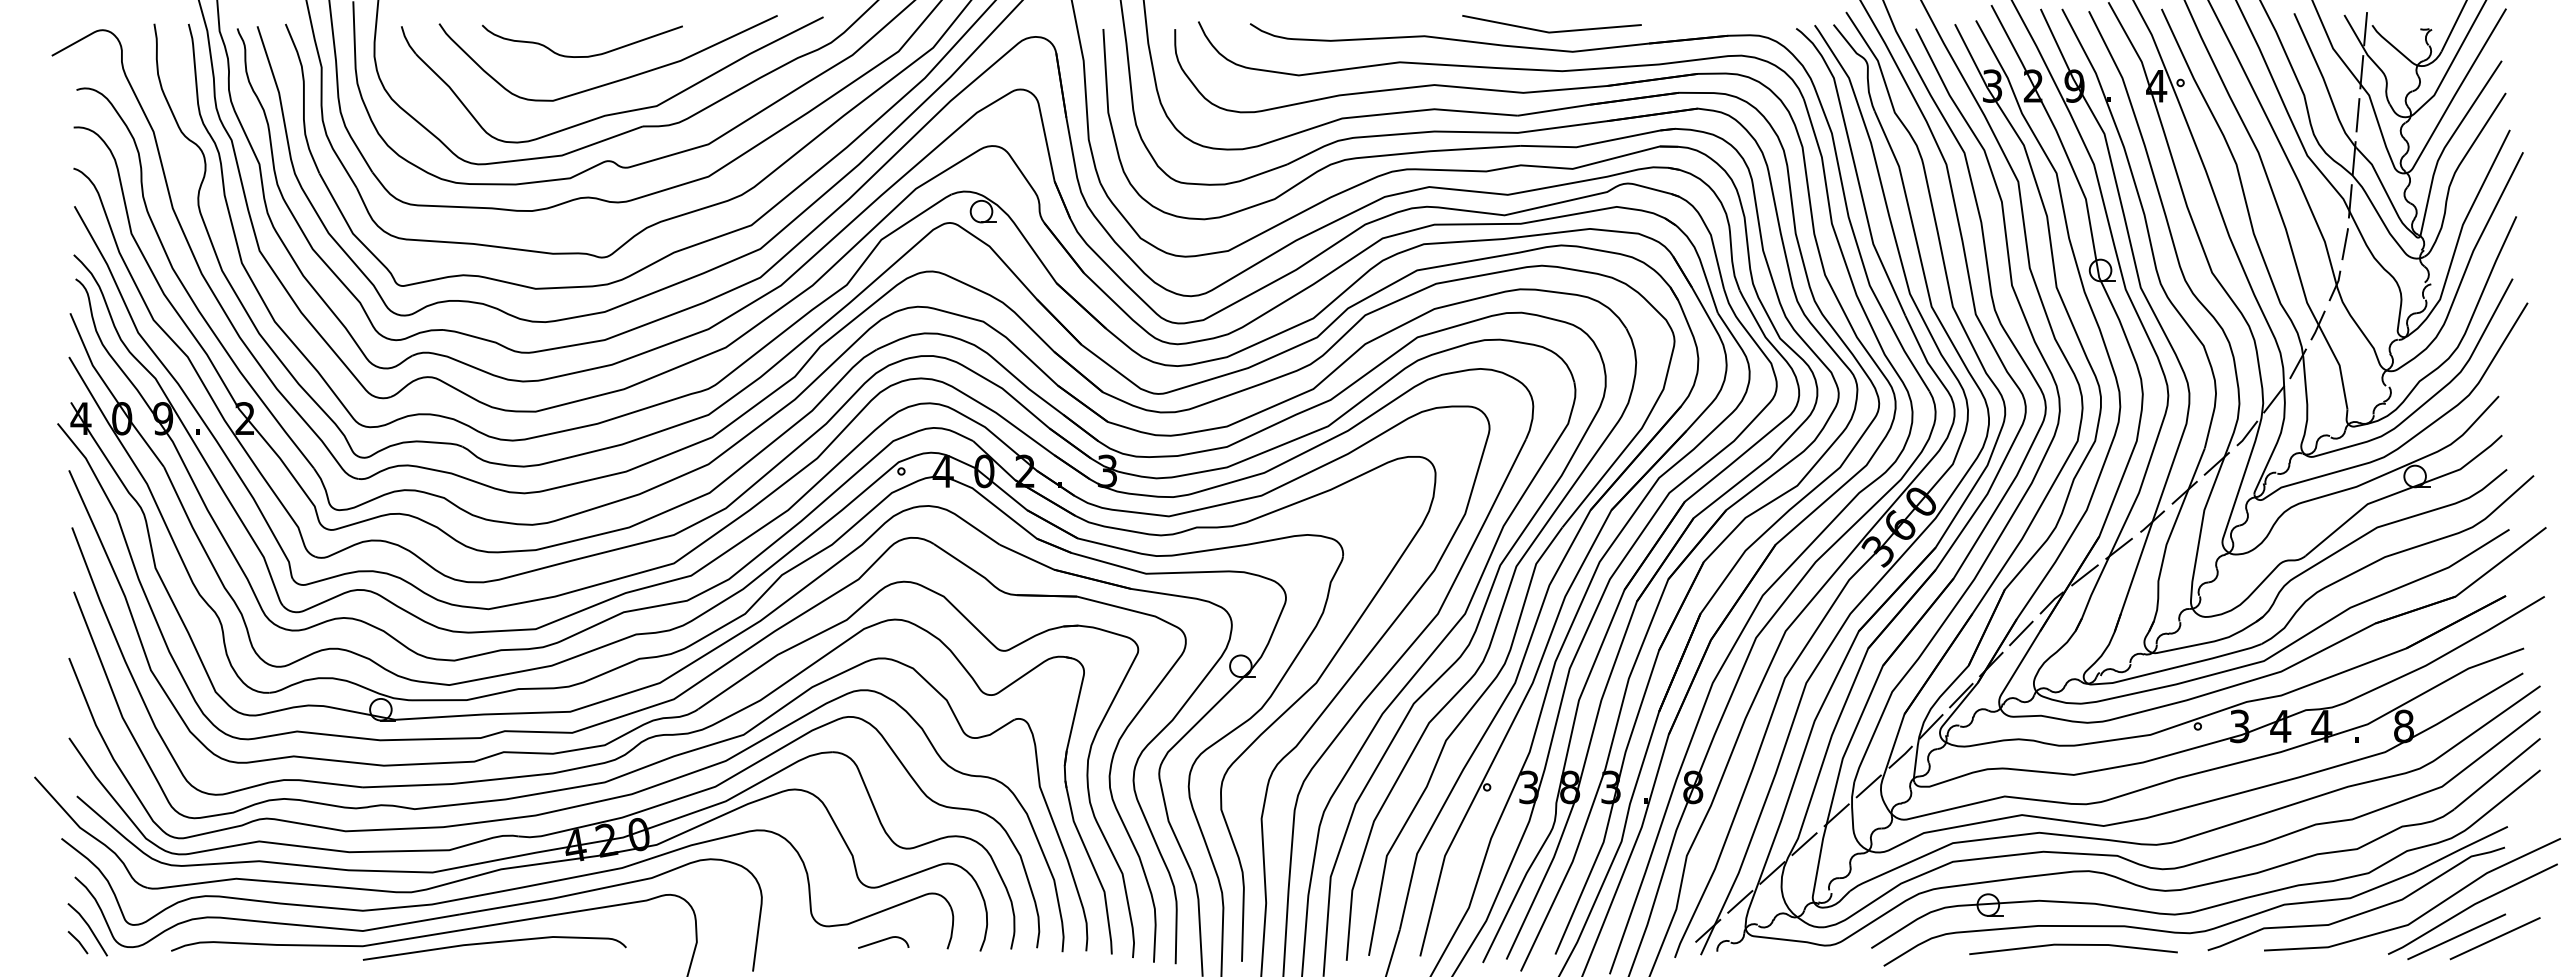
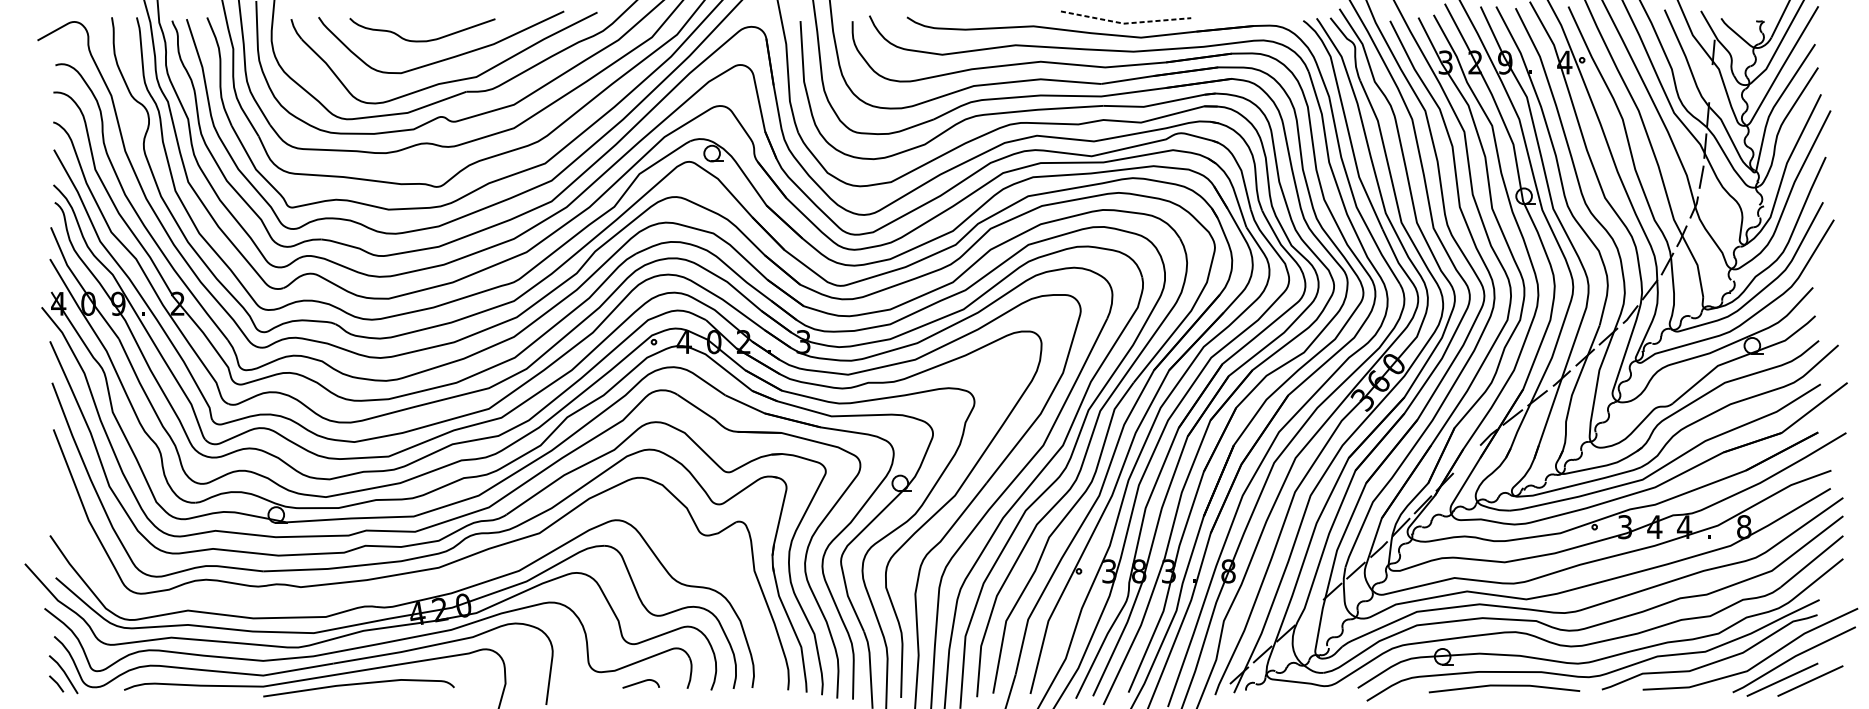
line: (2365, 29) -> (1716, 21), removed
line: (1551, 32) -> (1125, 23), solid -> dashed
line: (2357, 115) -> (1710, 83), removed
line: (2021, 633) -> (1466, 459), removed
curve: (566, 807) -> (410, 585), removed
line: (1804, 843) -> (1309, 612), removed

